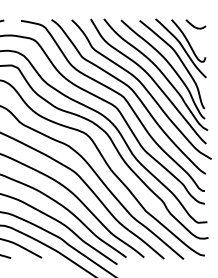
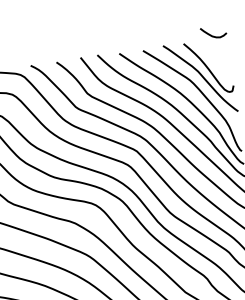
curve: (194, 25) -> (211, 34), moved

